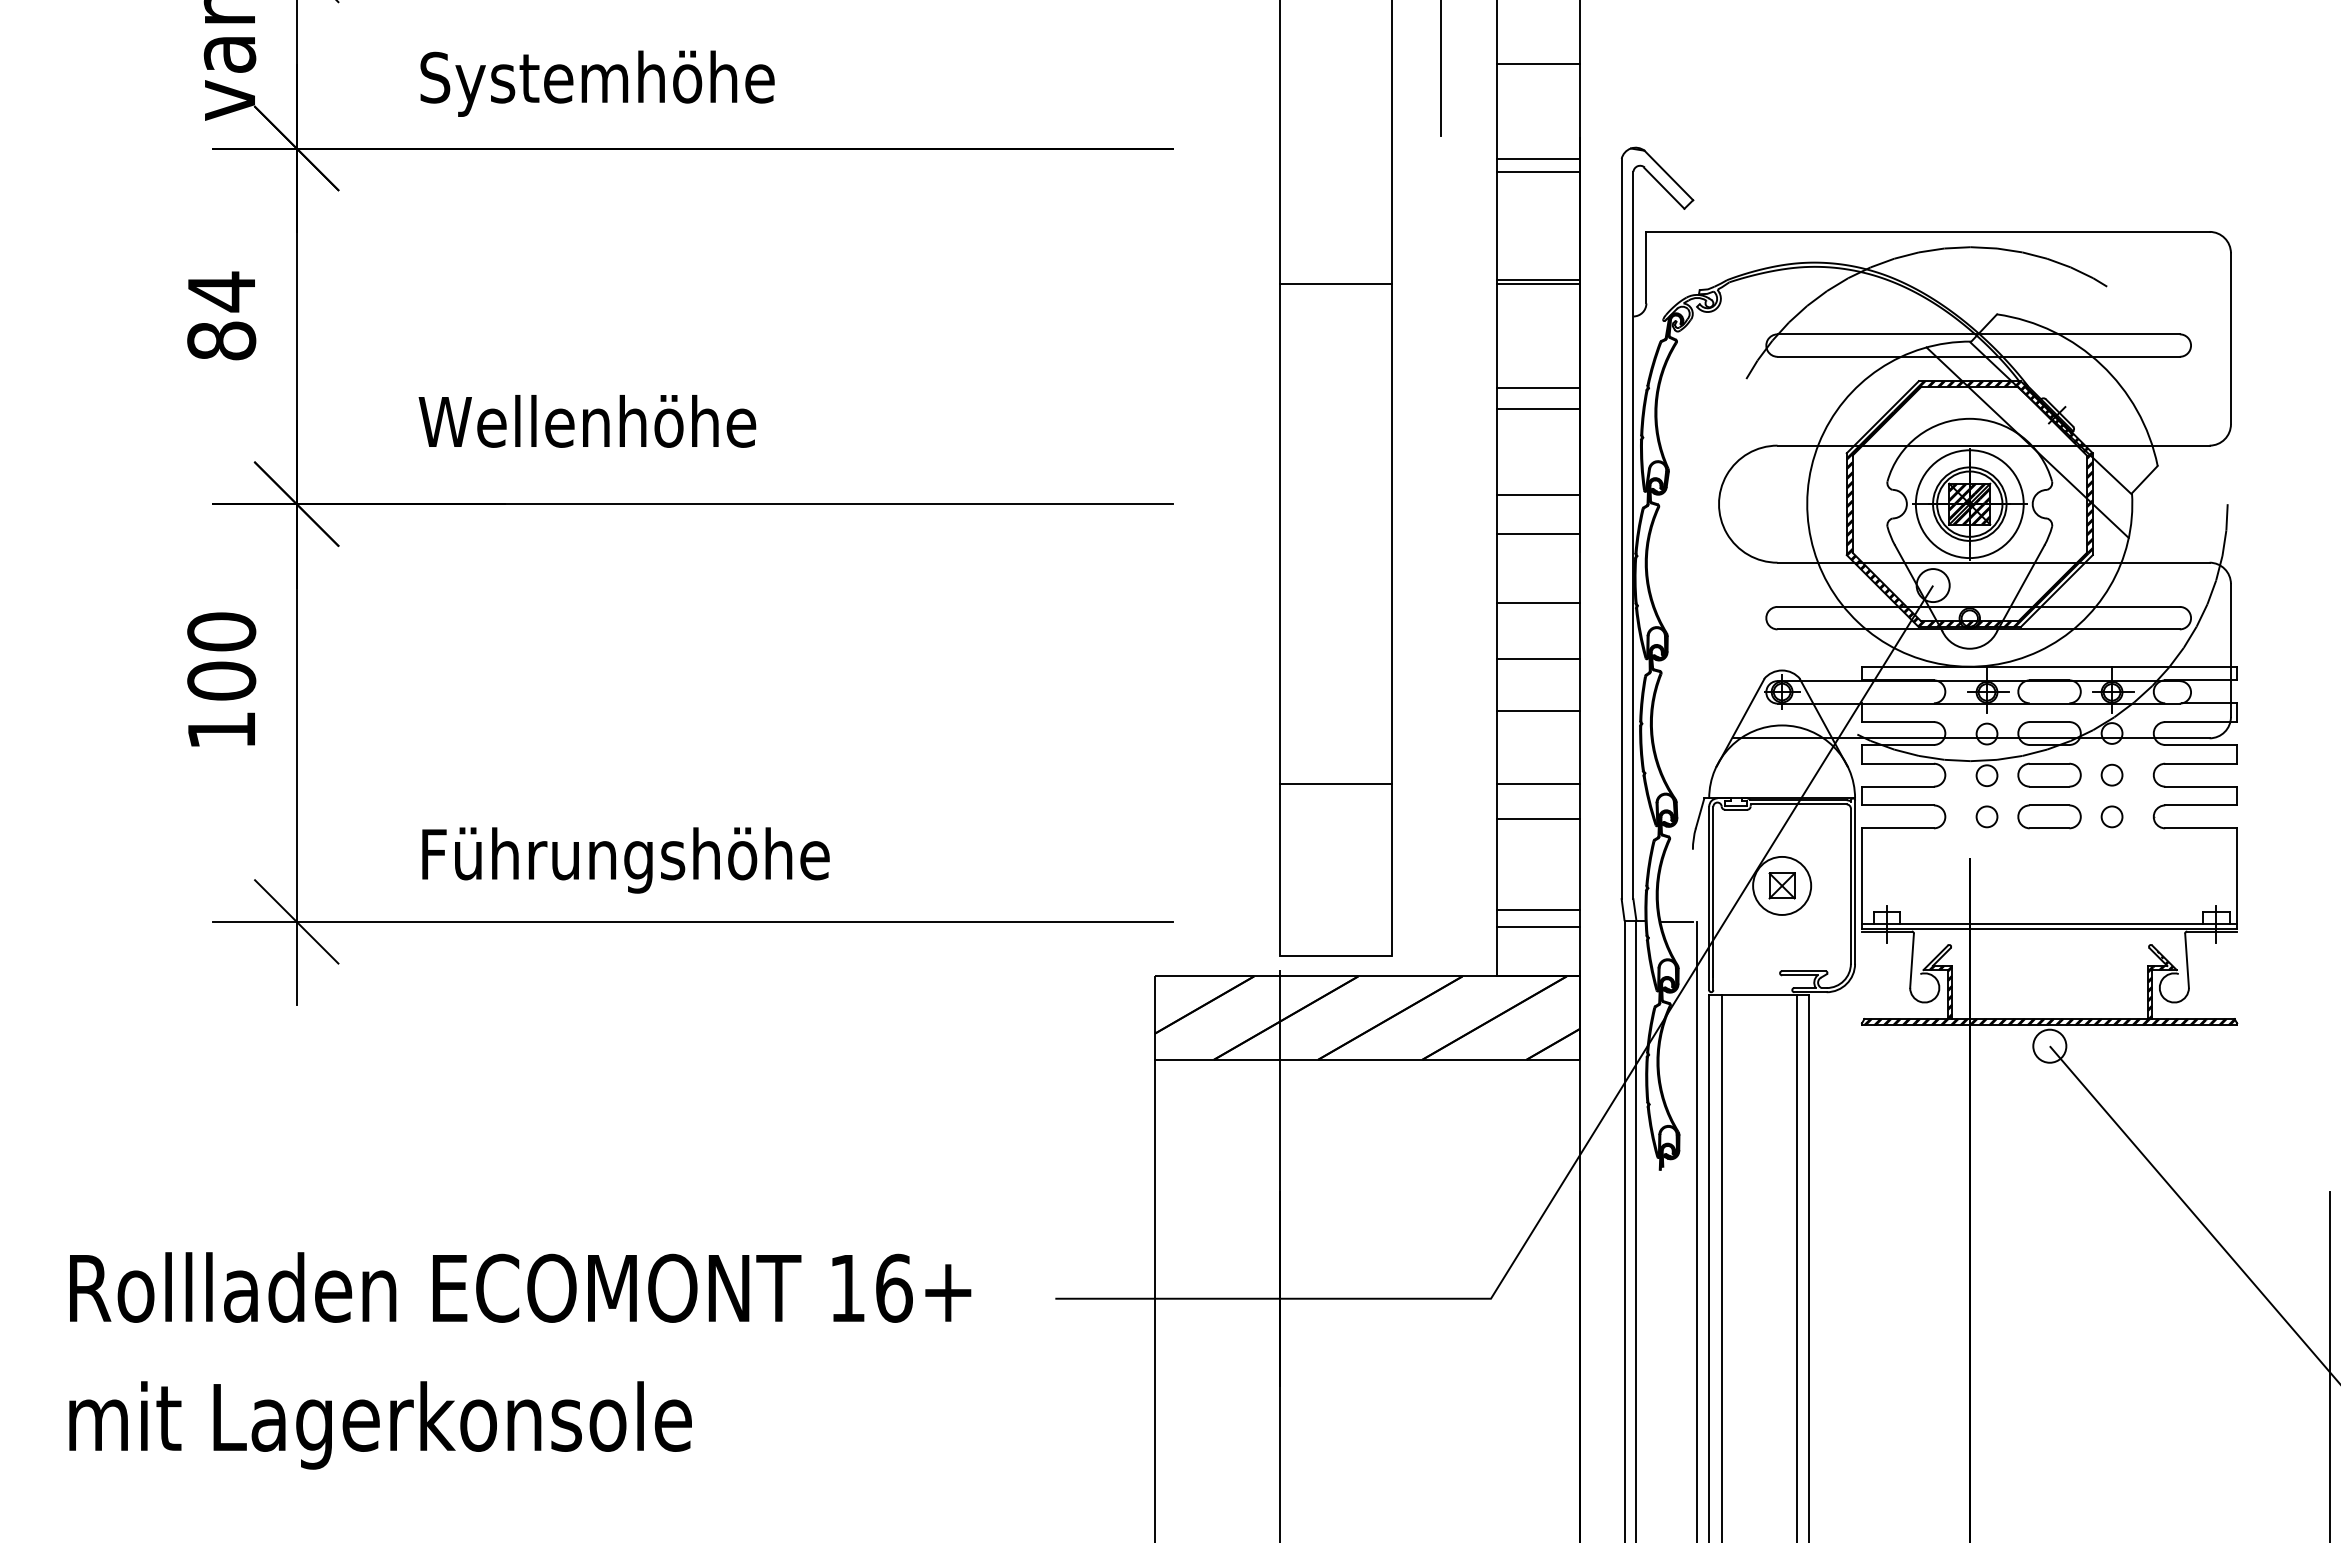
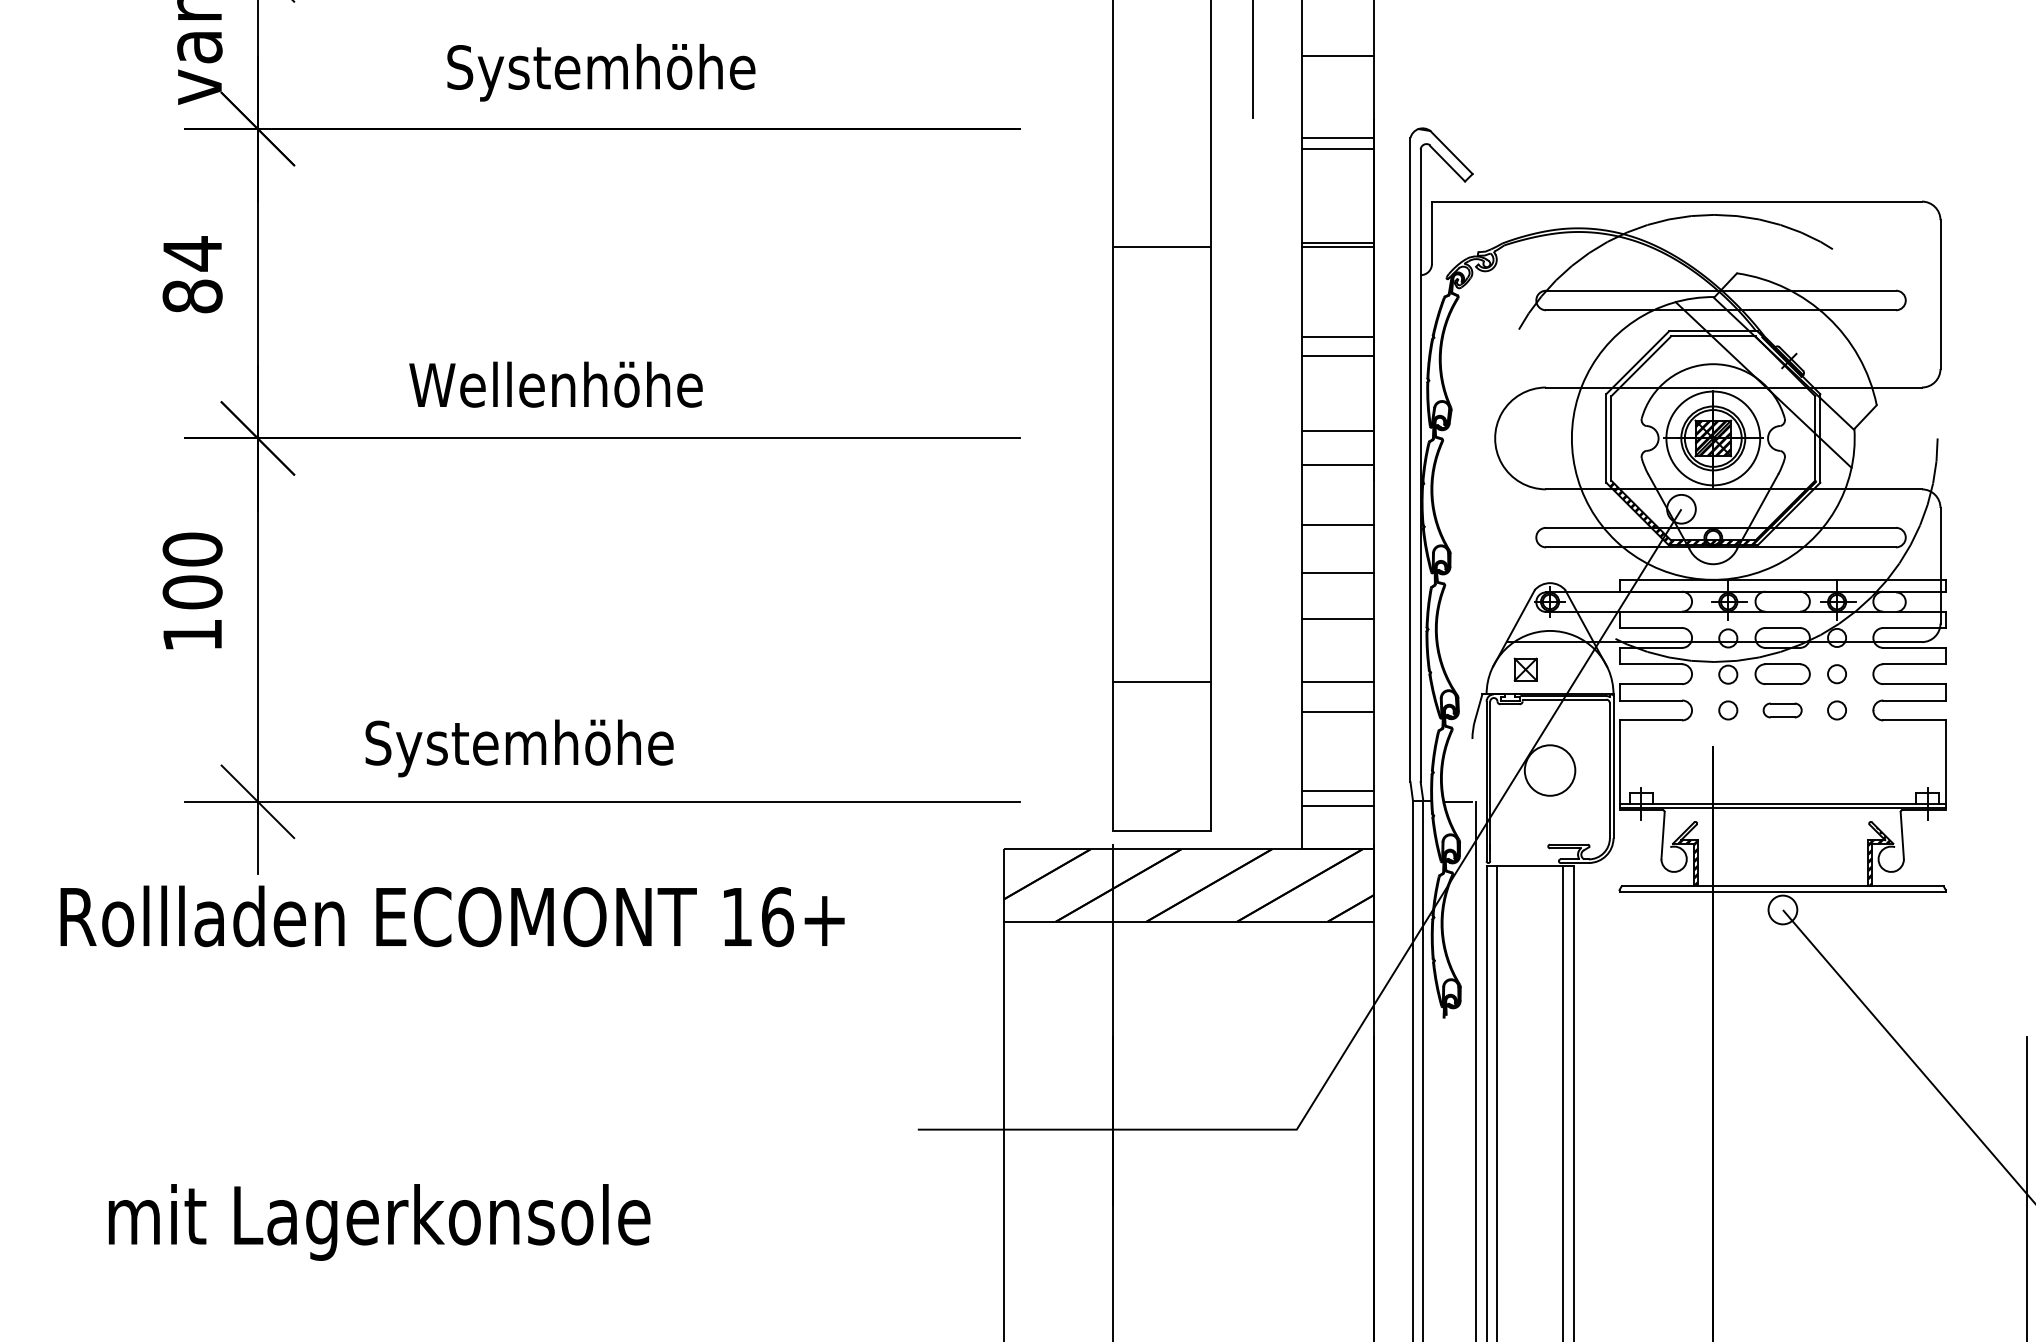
text: (597, 83) -> (601, 72), moved
text: (587, 421) -> (556, 384), moved
hatch: (1969, 467) -> (1713, 406), removed
part: (2049, 816) -> (1782, 710), size x0.7
text: (624, 860) -> (543, 748), Führungshöhe -> Systemhöhe
part: (1781, 885) -> (1525, 669), moved
hatch: (2049, 1021) -> (1782, 888), removed
text: (520, 1287) -> (452, 916), moved
text: (380, 1425) -> (379, 1222), moved

